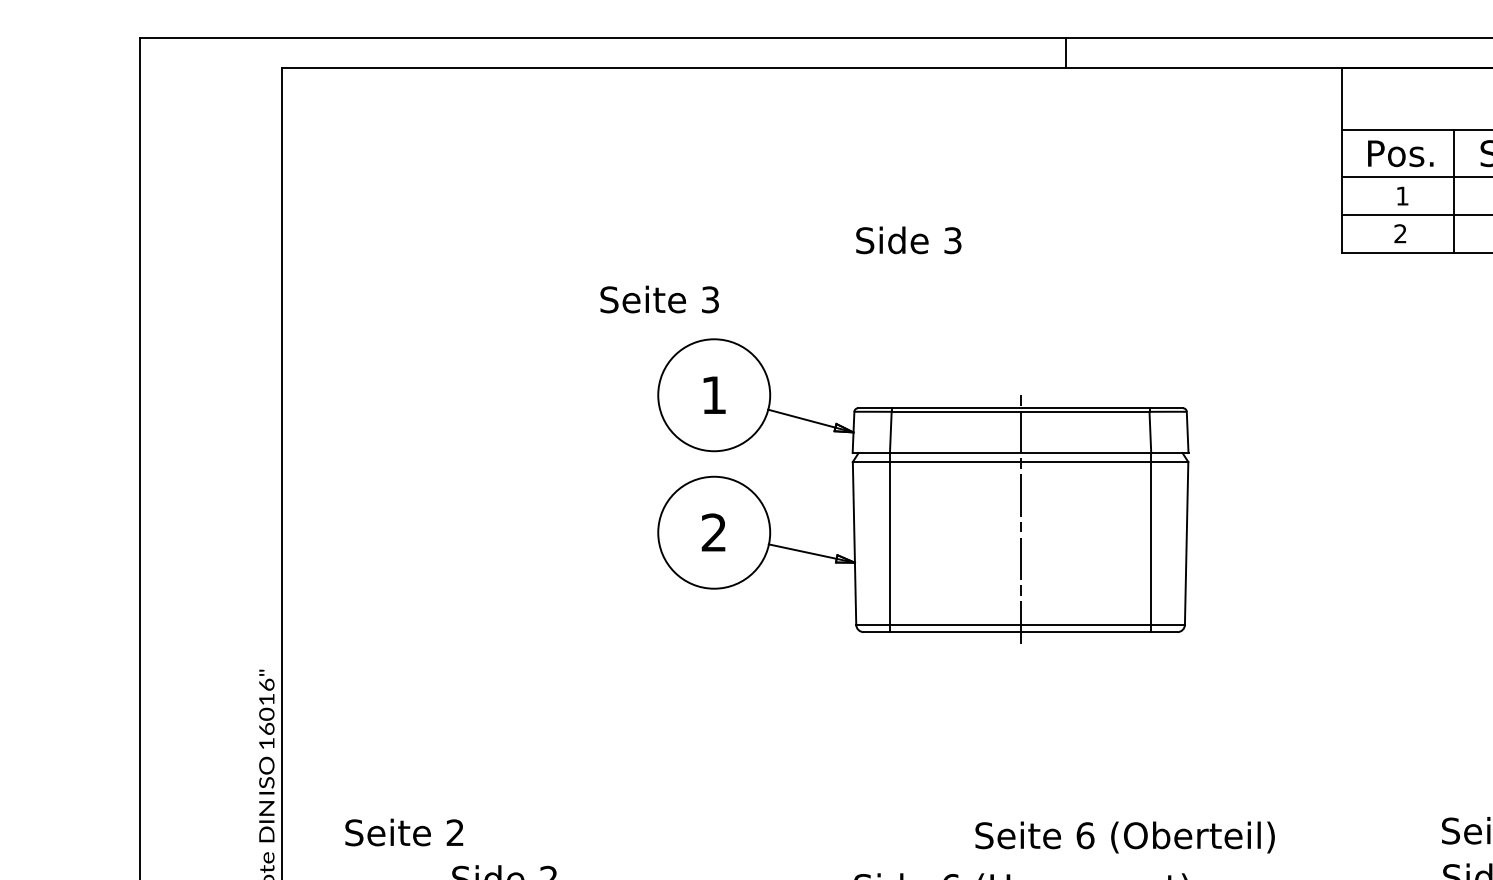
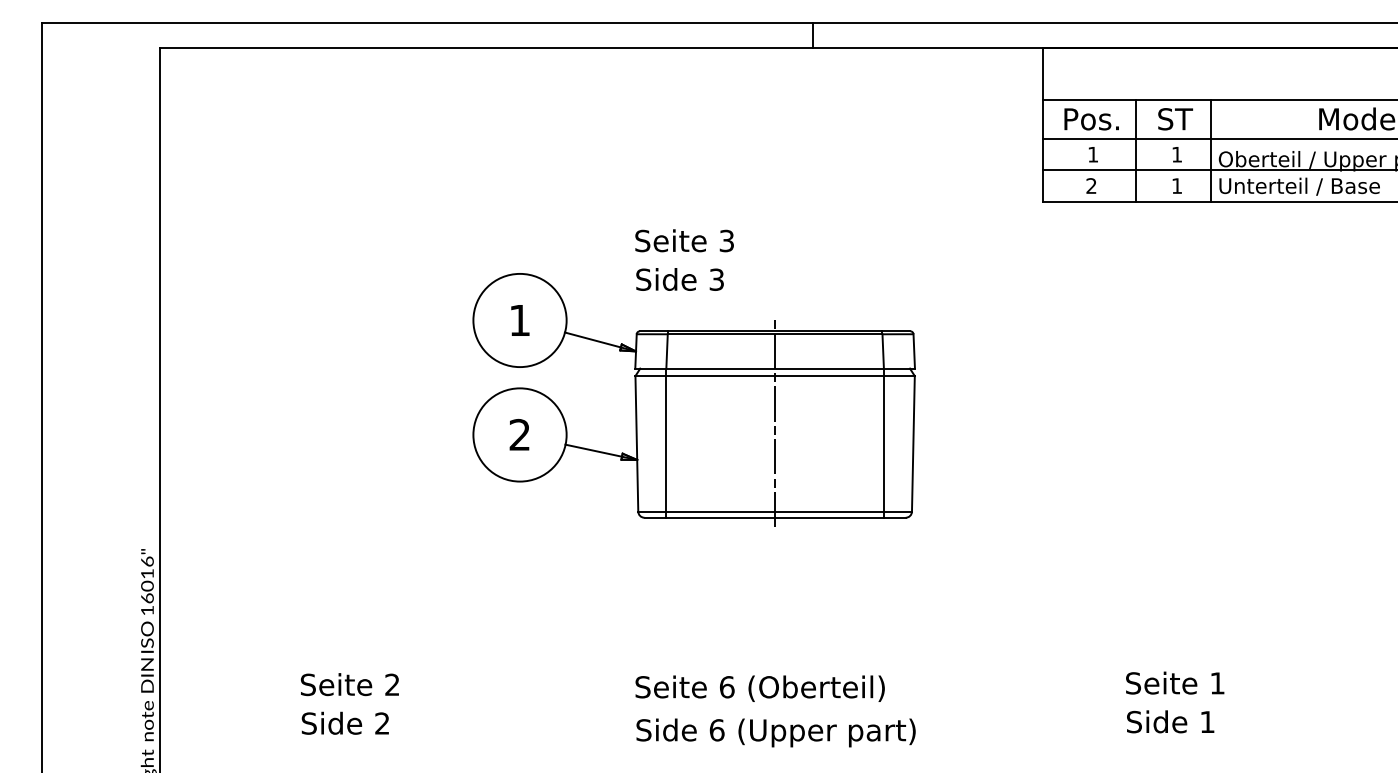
text: (908, 240) -> (679, 279), moved
text: (659, 299) -> (684, 240), moved
text: (403, 832) -> (349, 684), moved
text: (1124, 837) -> (759, 688), moved

